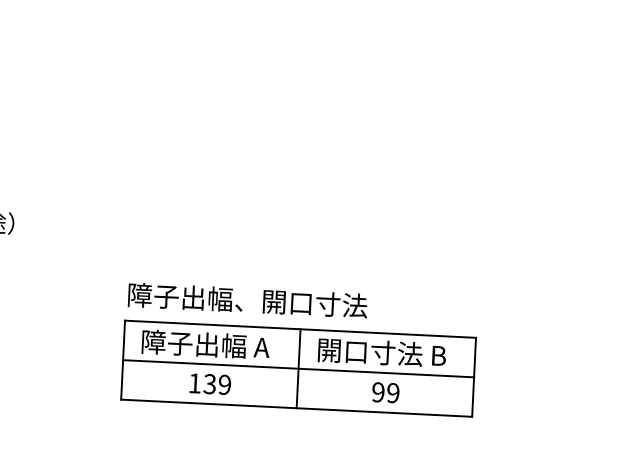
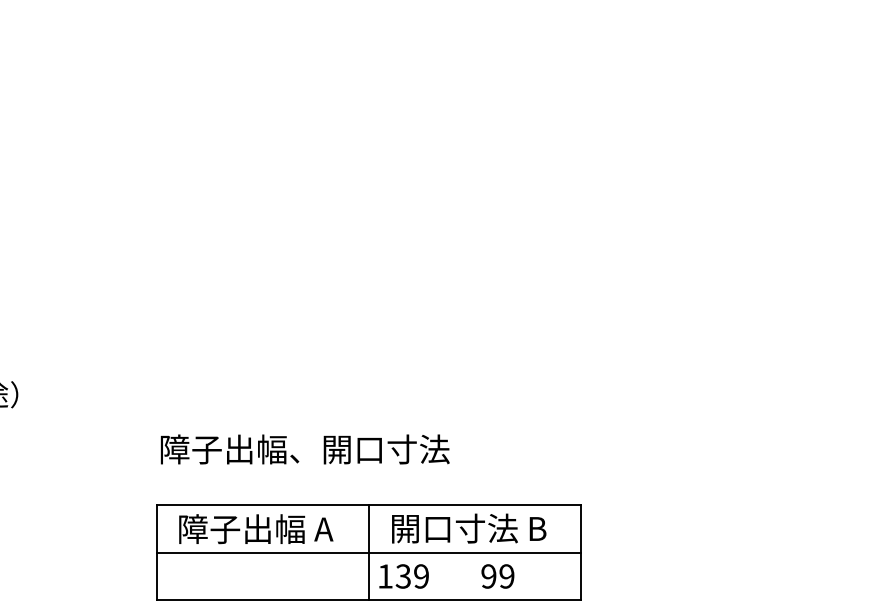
text: (247, 300) -> (304, 449), moved
text: (209, 384) -> (403, 576), moved
text: (385, 392) -> (497, 576), moved

